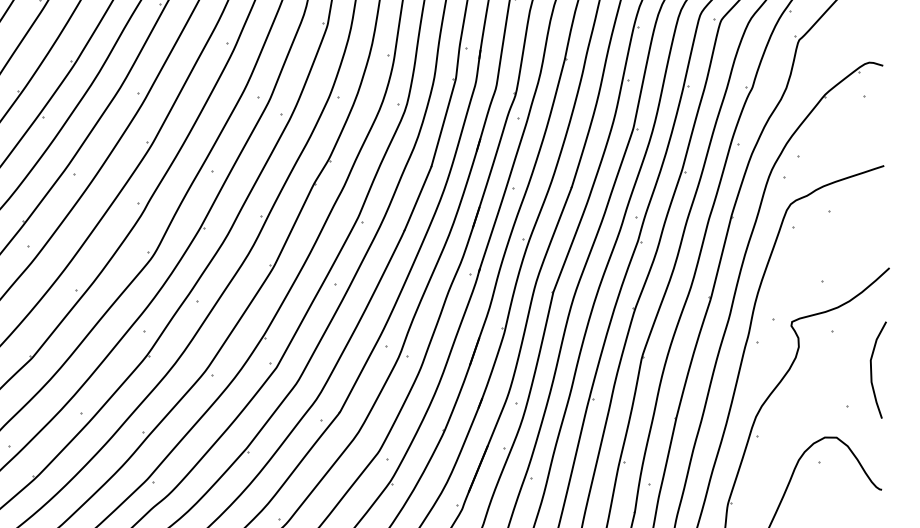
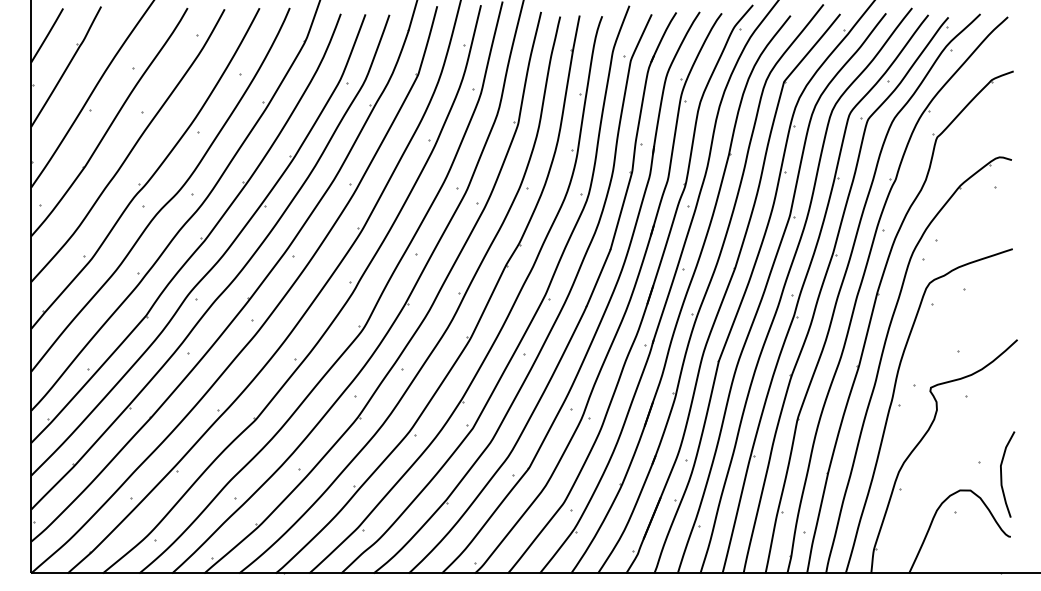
curve: (872, 370) -> (1002, 474), moved

